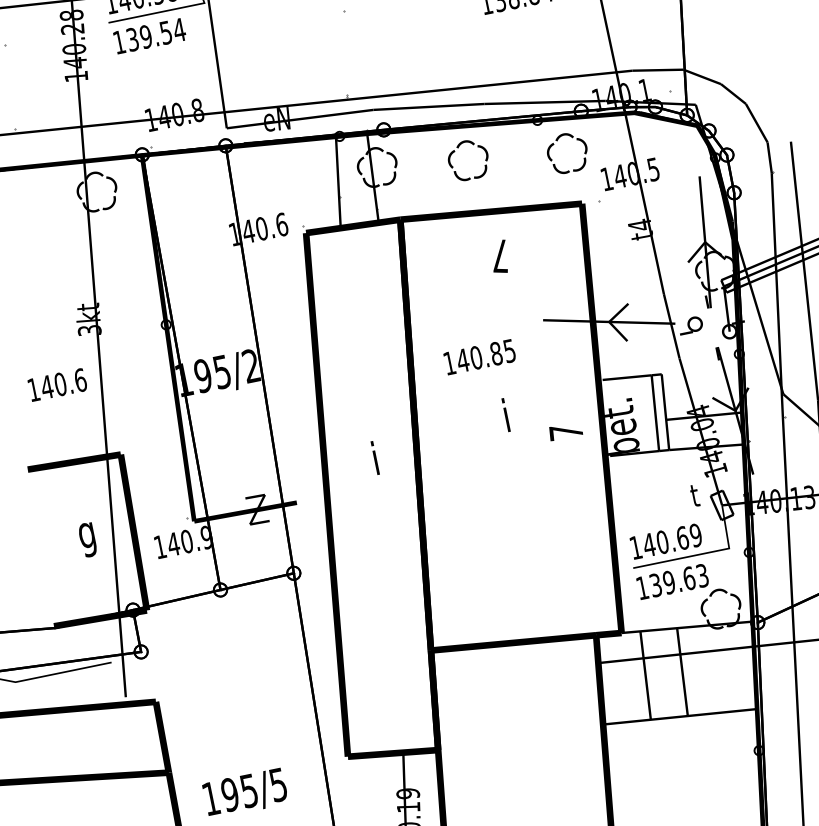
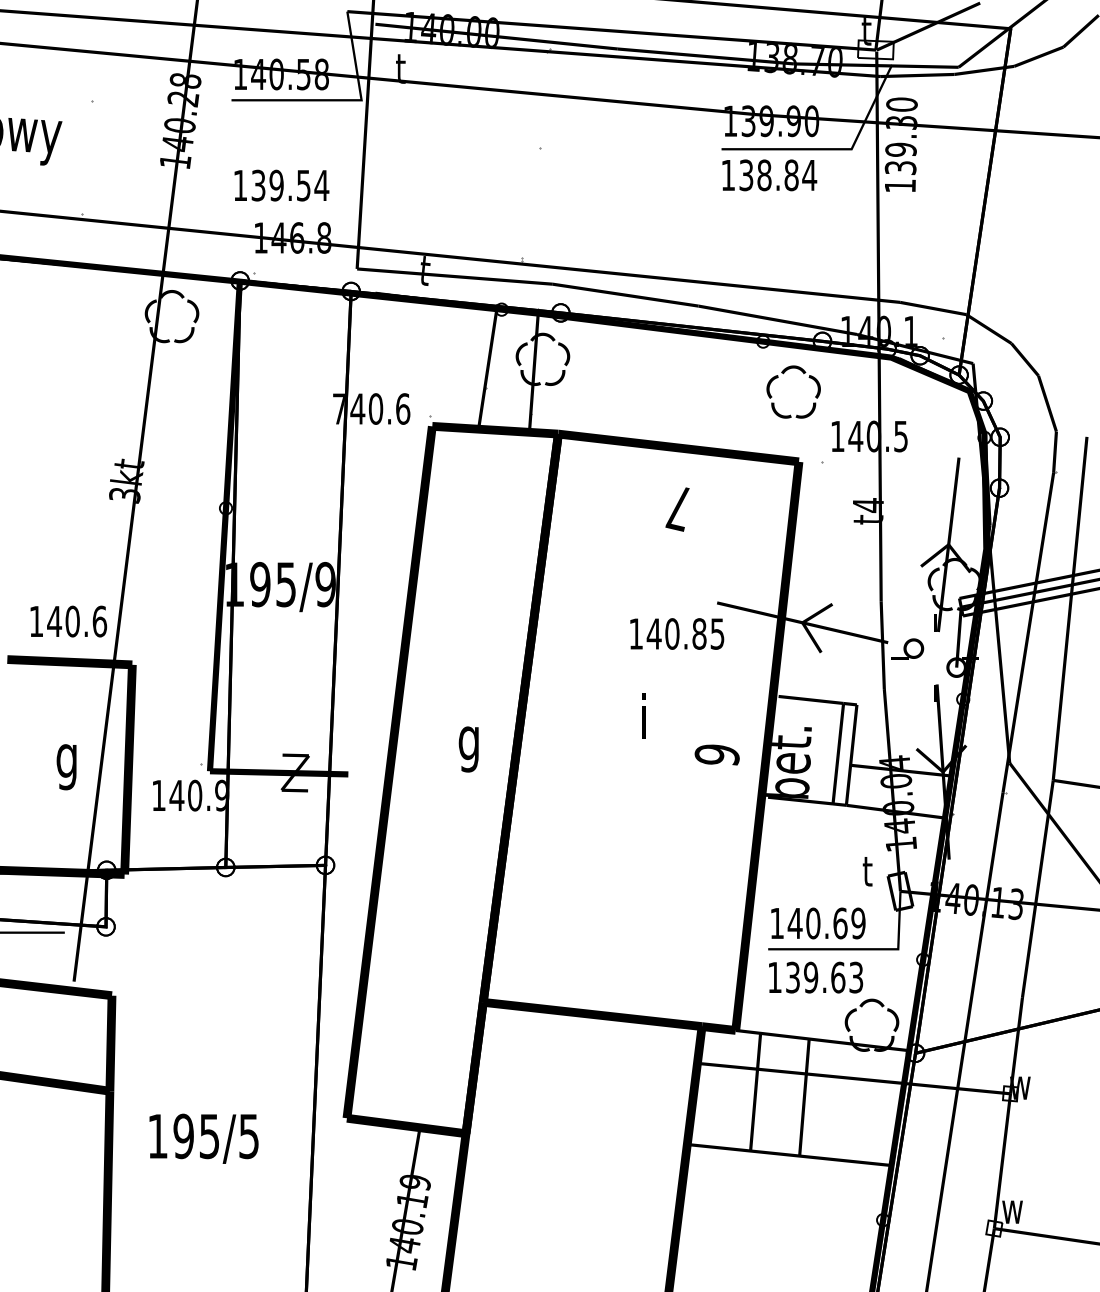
text: (149, 36) -> (281, 185), moved
text: (177, 114) -> (297, 237), 140.8 -> 146.8
text: (276, 119) -> (424, 271), eN -> t
part: (458, 148) -> (653, 356), removed
text: (234, 234) -> (338, 408), 140.6 -> 740.6
text: (480, 356) -> (677, 633), moved
text: (251, 365) -> (325, 584), 195/2 -> 195/9
text: (57, 385) -> (68, 621), moved
text: (565, 432) -> (716, 754), 7 -> 9
text: (380, 461) -> (468, 743), i -> g

